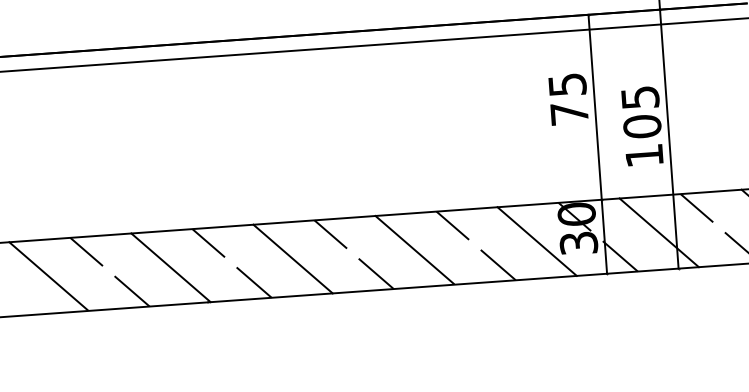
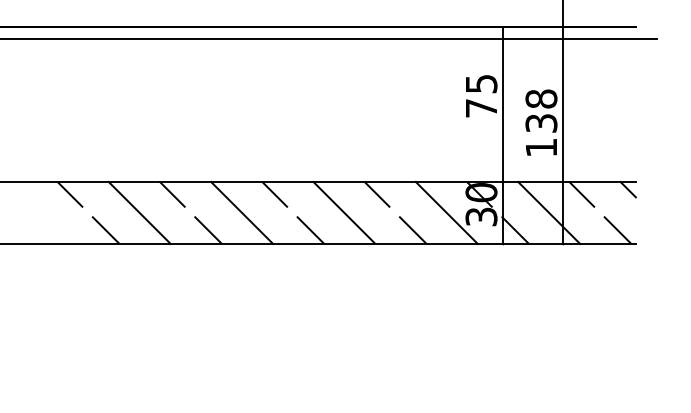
text: (641, 111) -> (541, 110), 105 -> 138
line: (47, 276) -> (36, 212), removed

